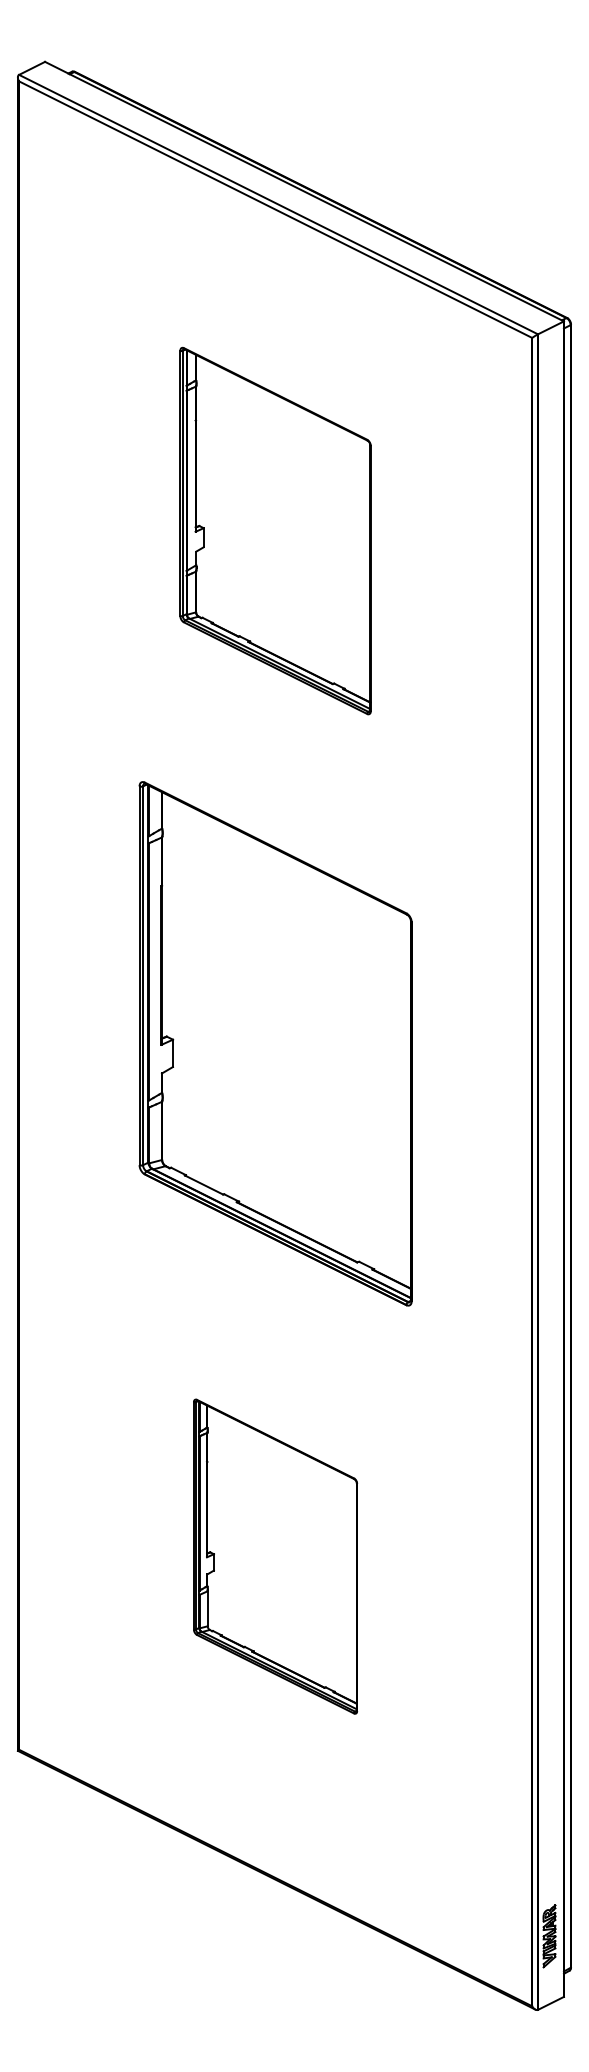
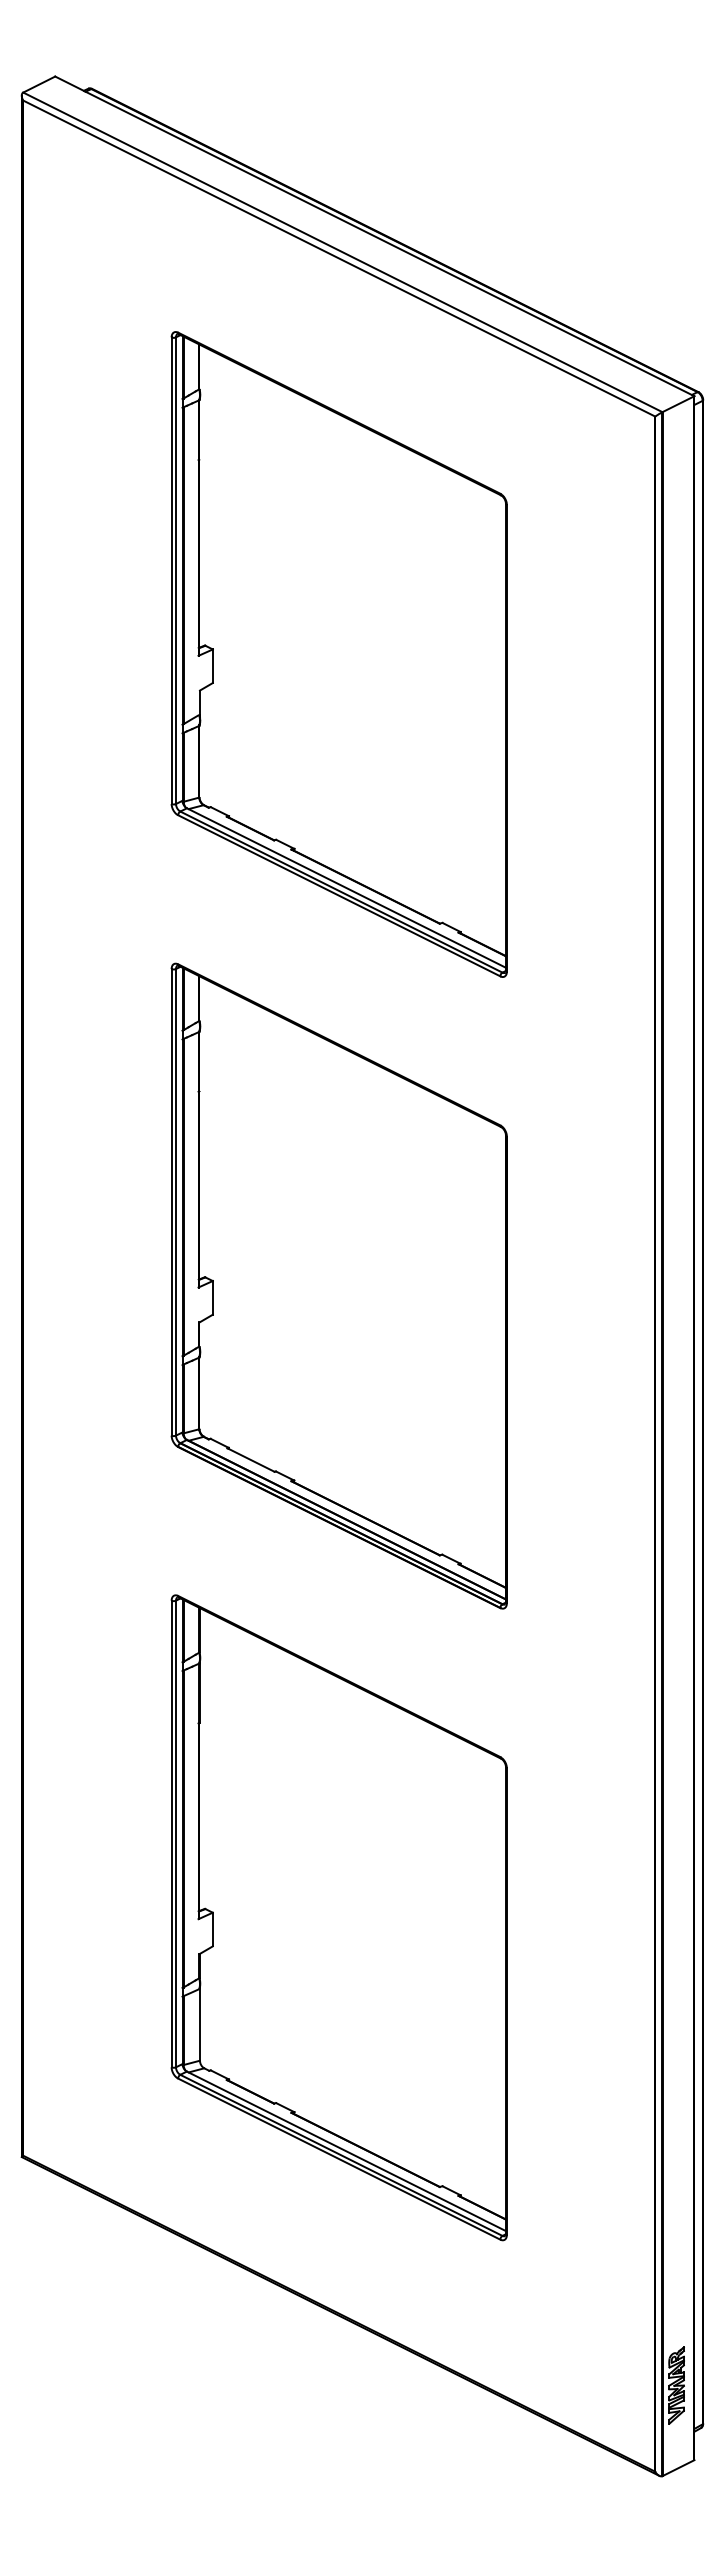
part: (275, 531) -> (338, 654), size x1.43
part: (275, 1556) -> (338, 1917), size x1.67

